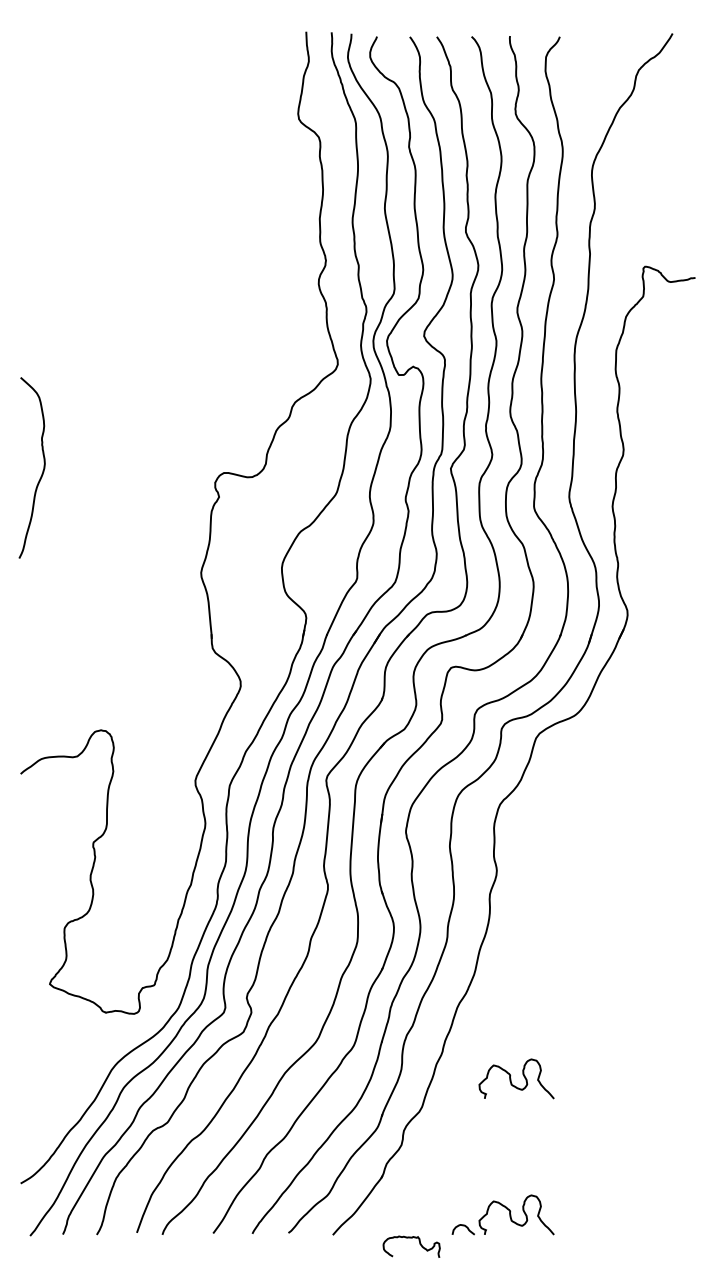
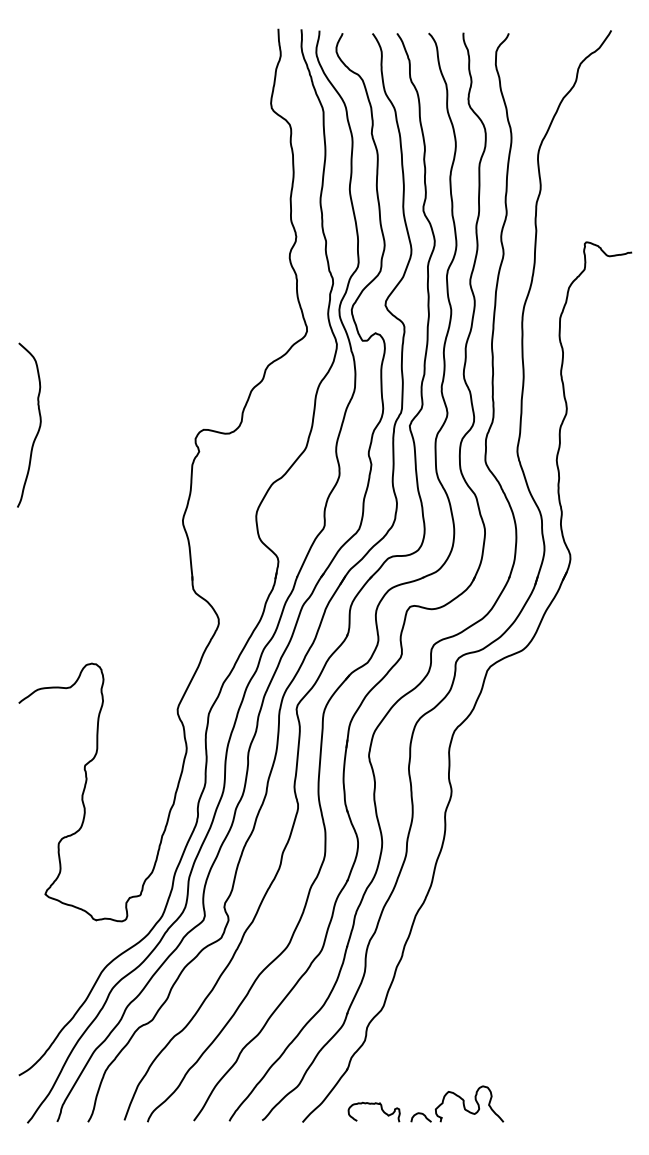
curve: (511, 1078) -> (464, 980), removed
curve: (411, 1238) -> (374, 1104), moved

